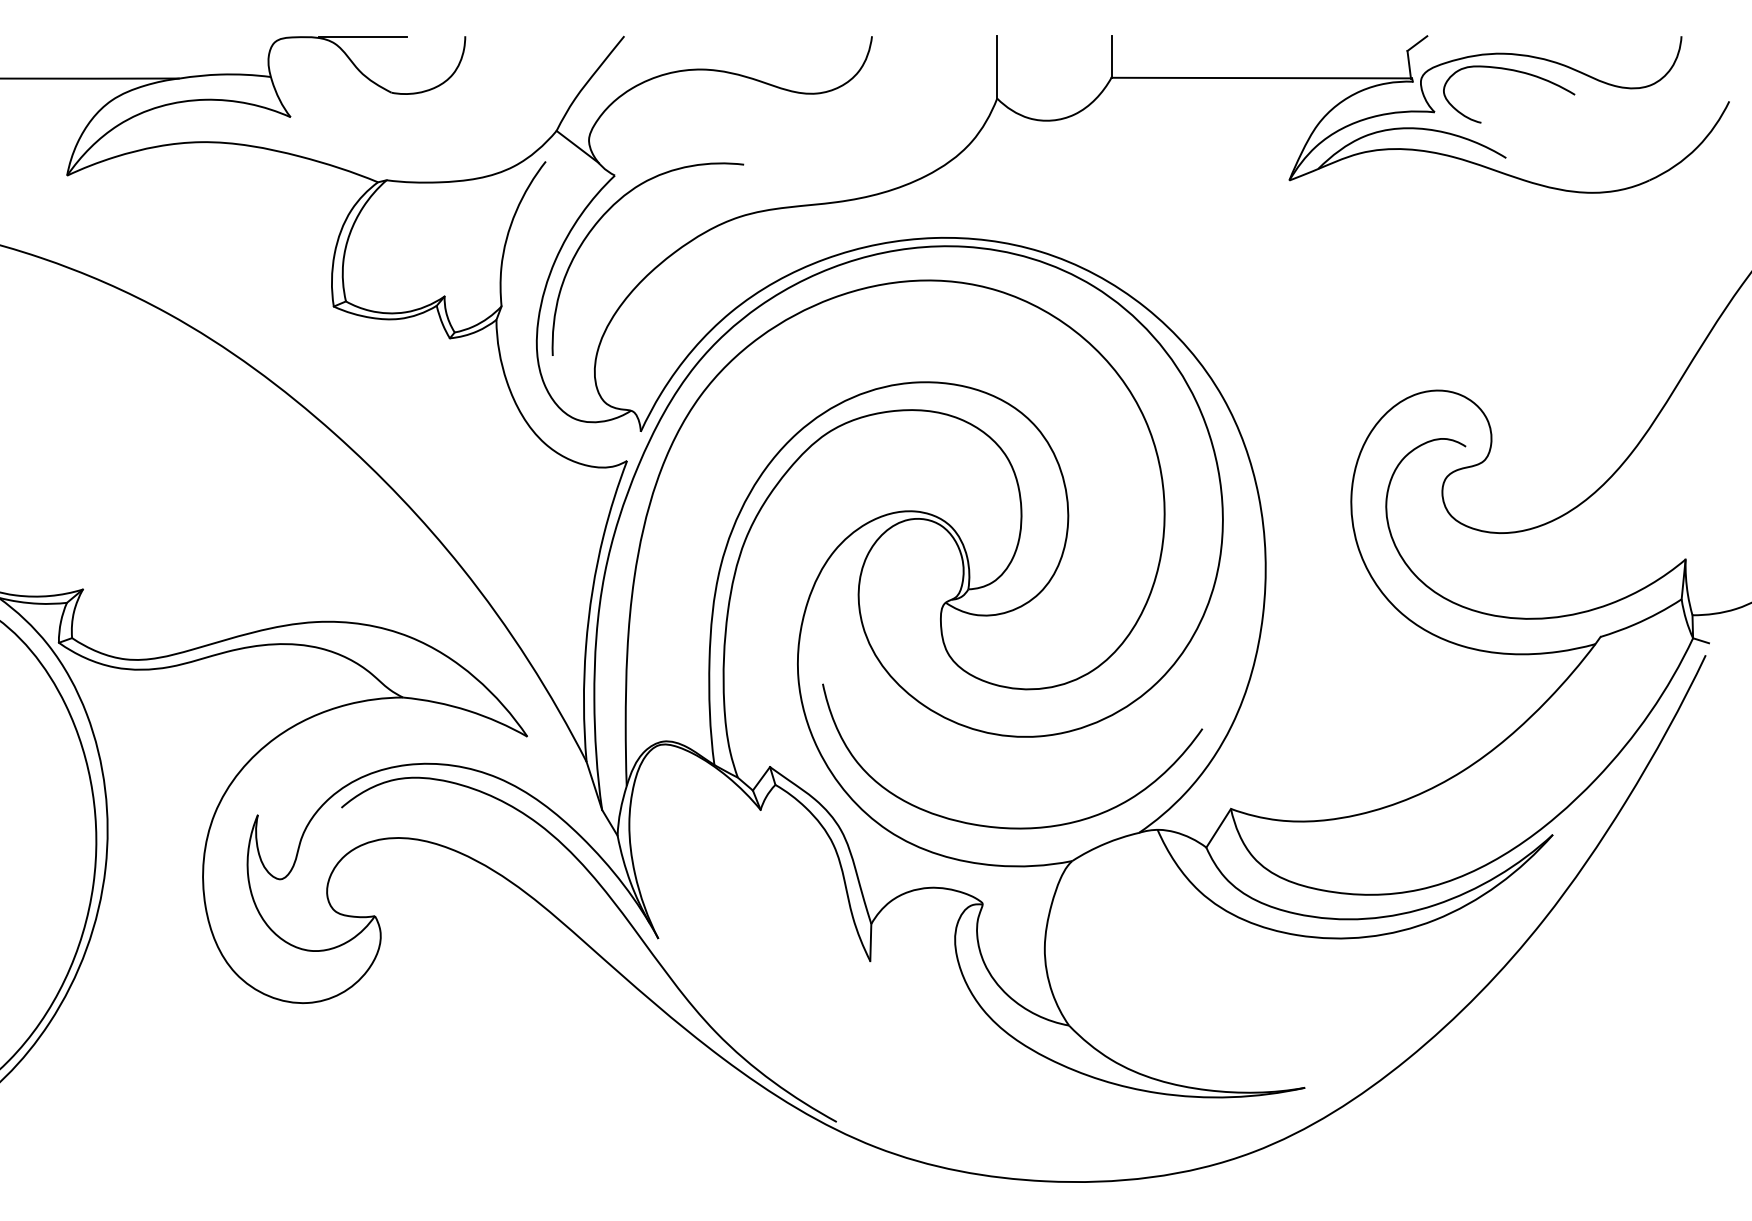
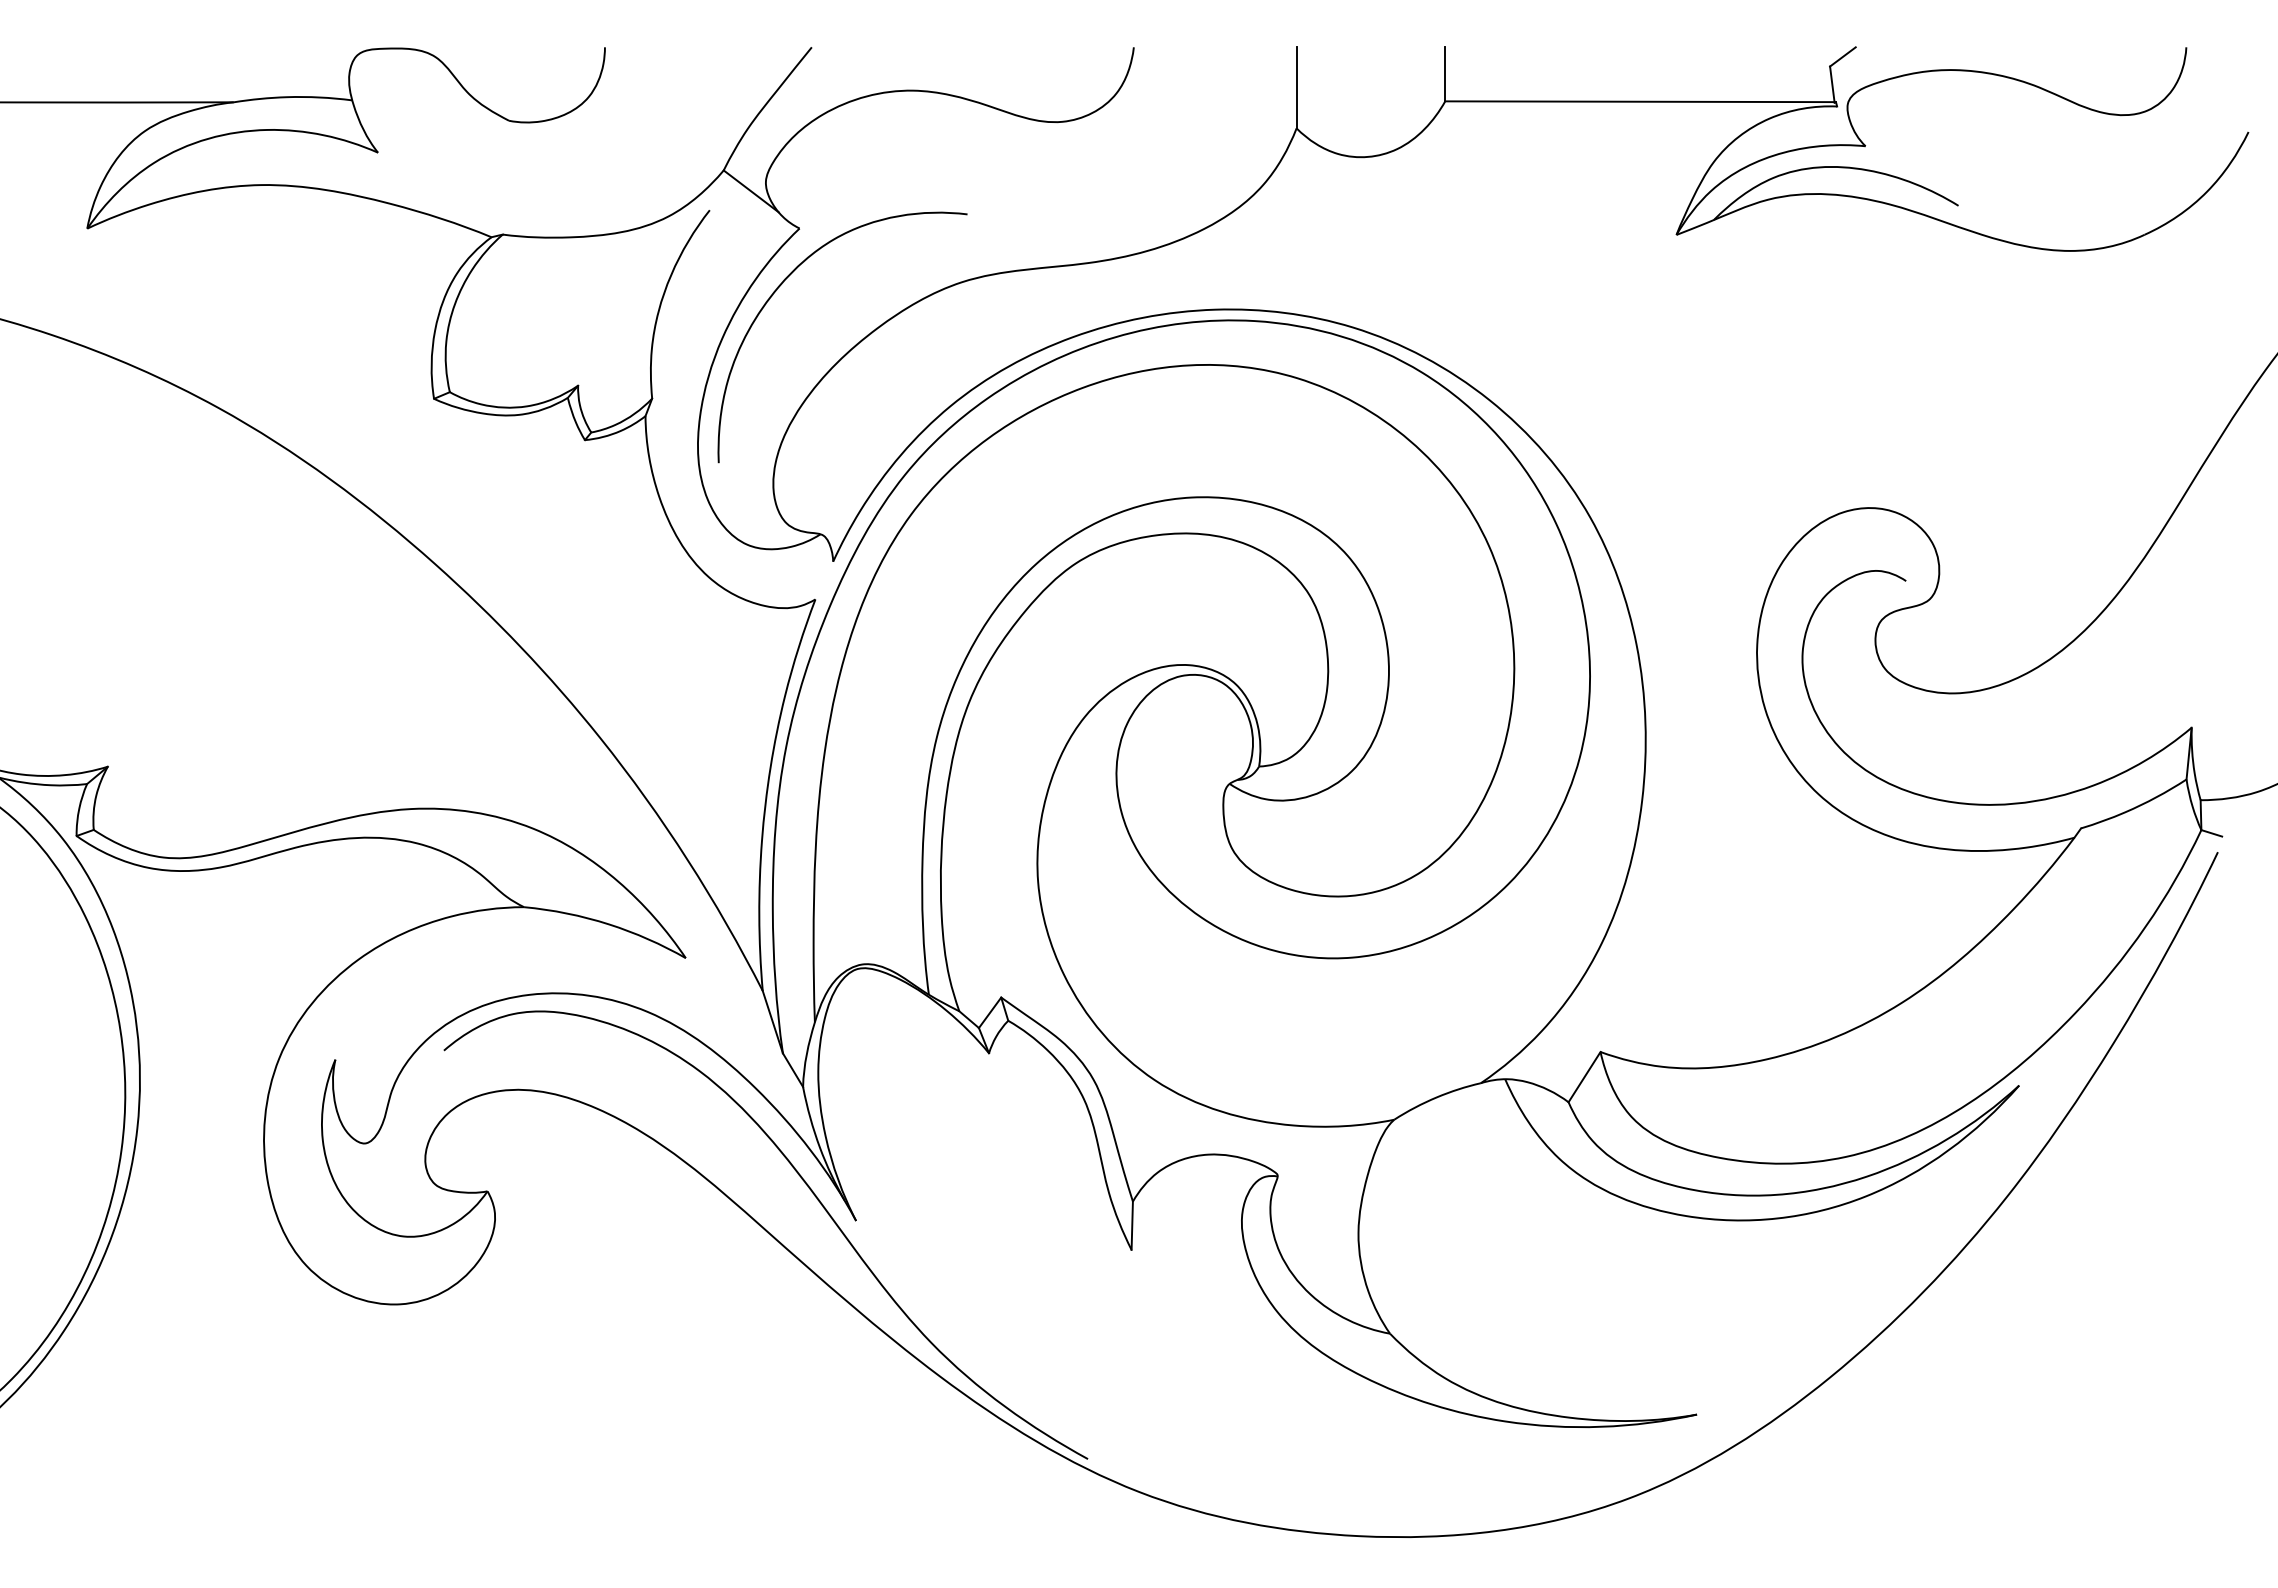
line: (363, 36) -> (472, 47), removed
curve: (1515, 71) -> (1970, 93), removed
curve: (1002, 827) -> (1303, 1075), removed

